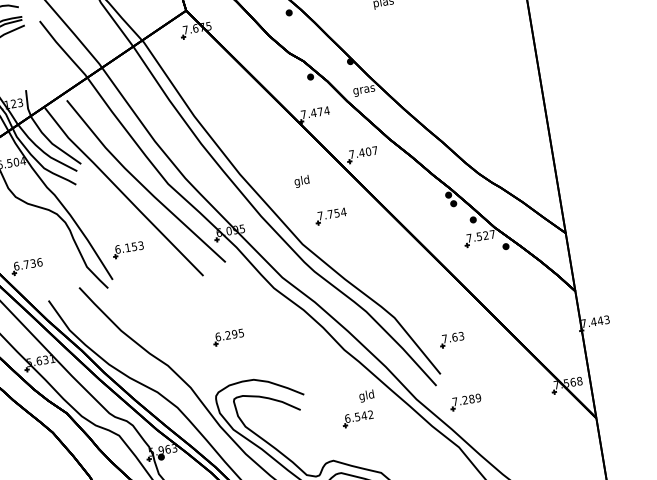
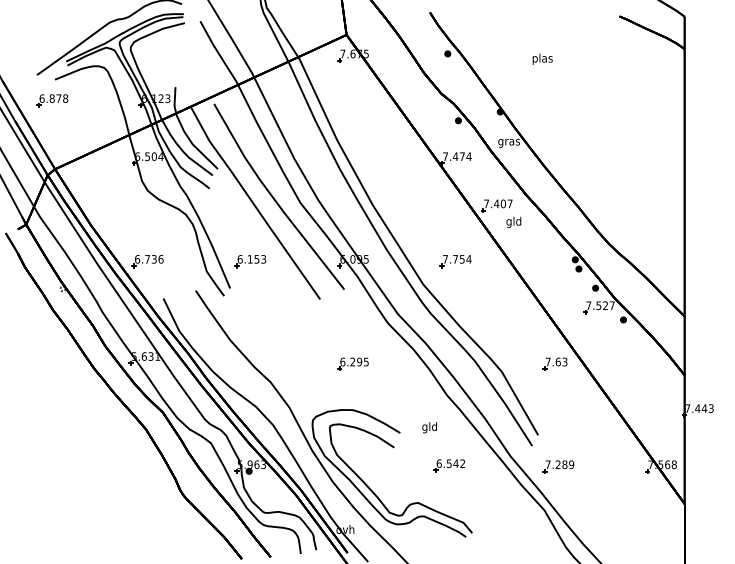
text: (301, 180) -> (513, 221), moved
part: (227, 336) -> (352, 363), moved
part: (451, 339) -> (554, 363), moved
text: (366, 395) -> (429, 427), moved

